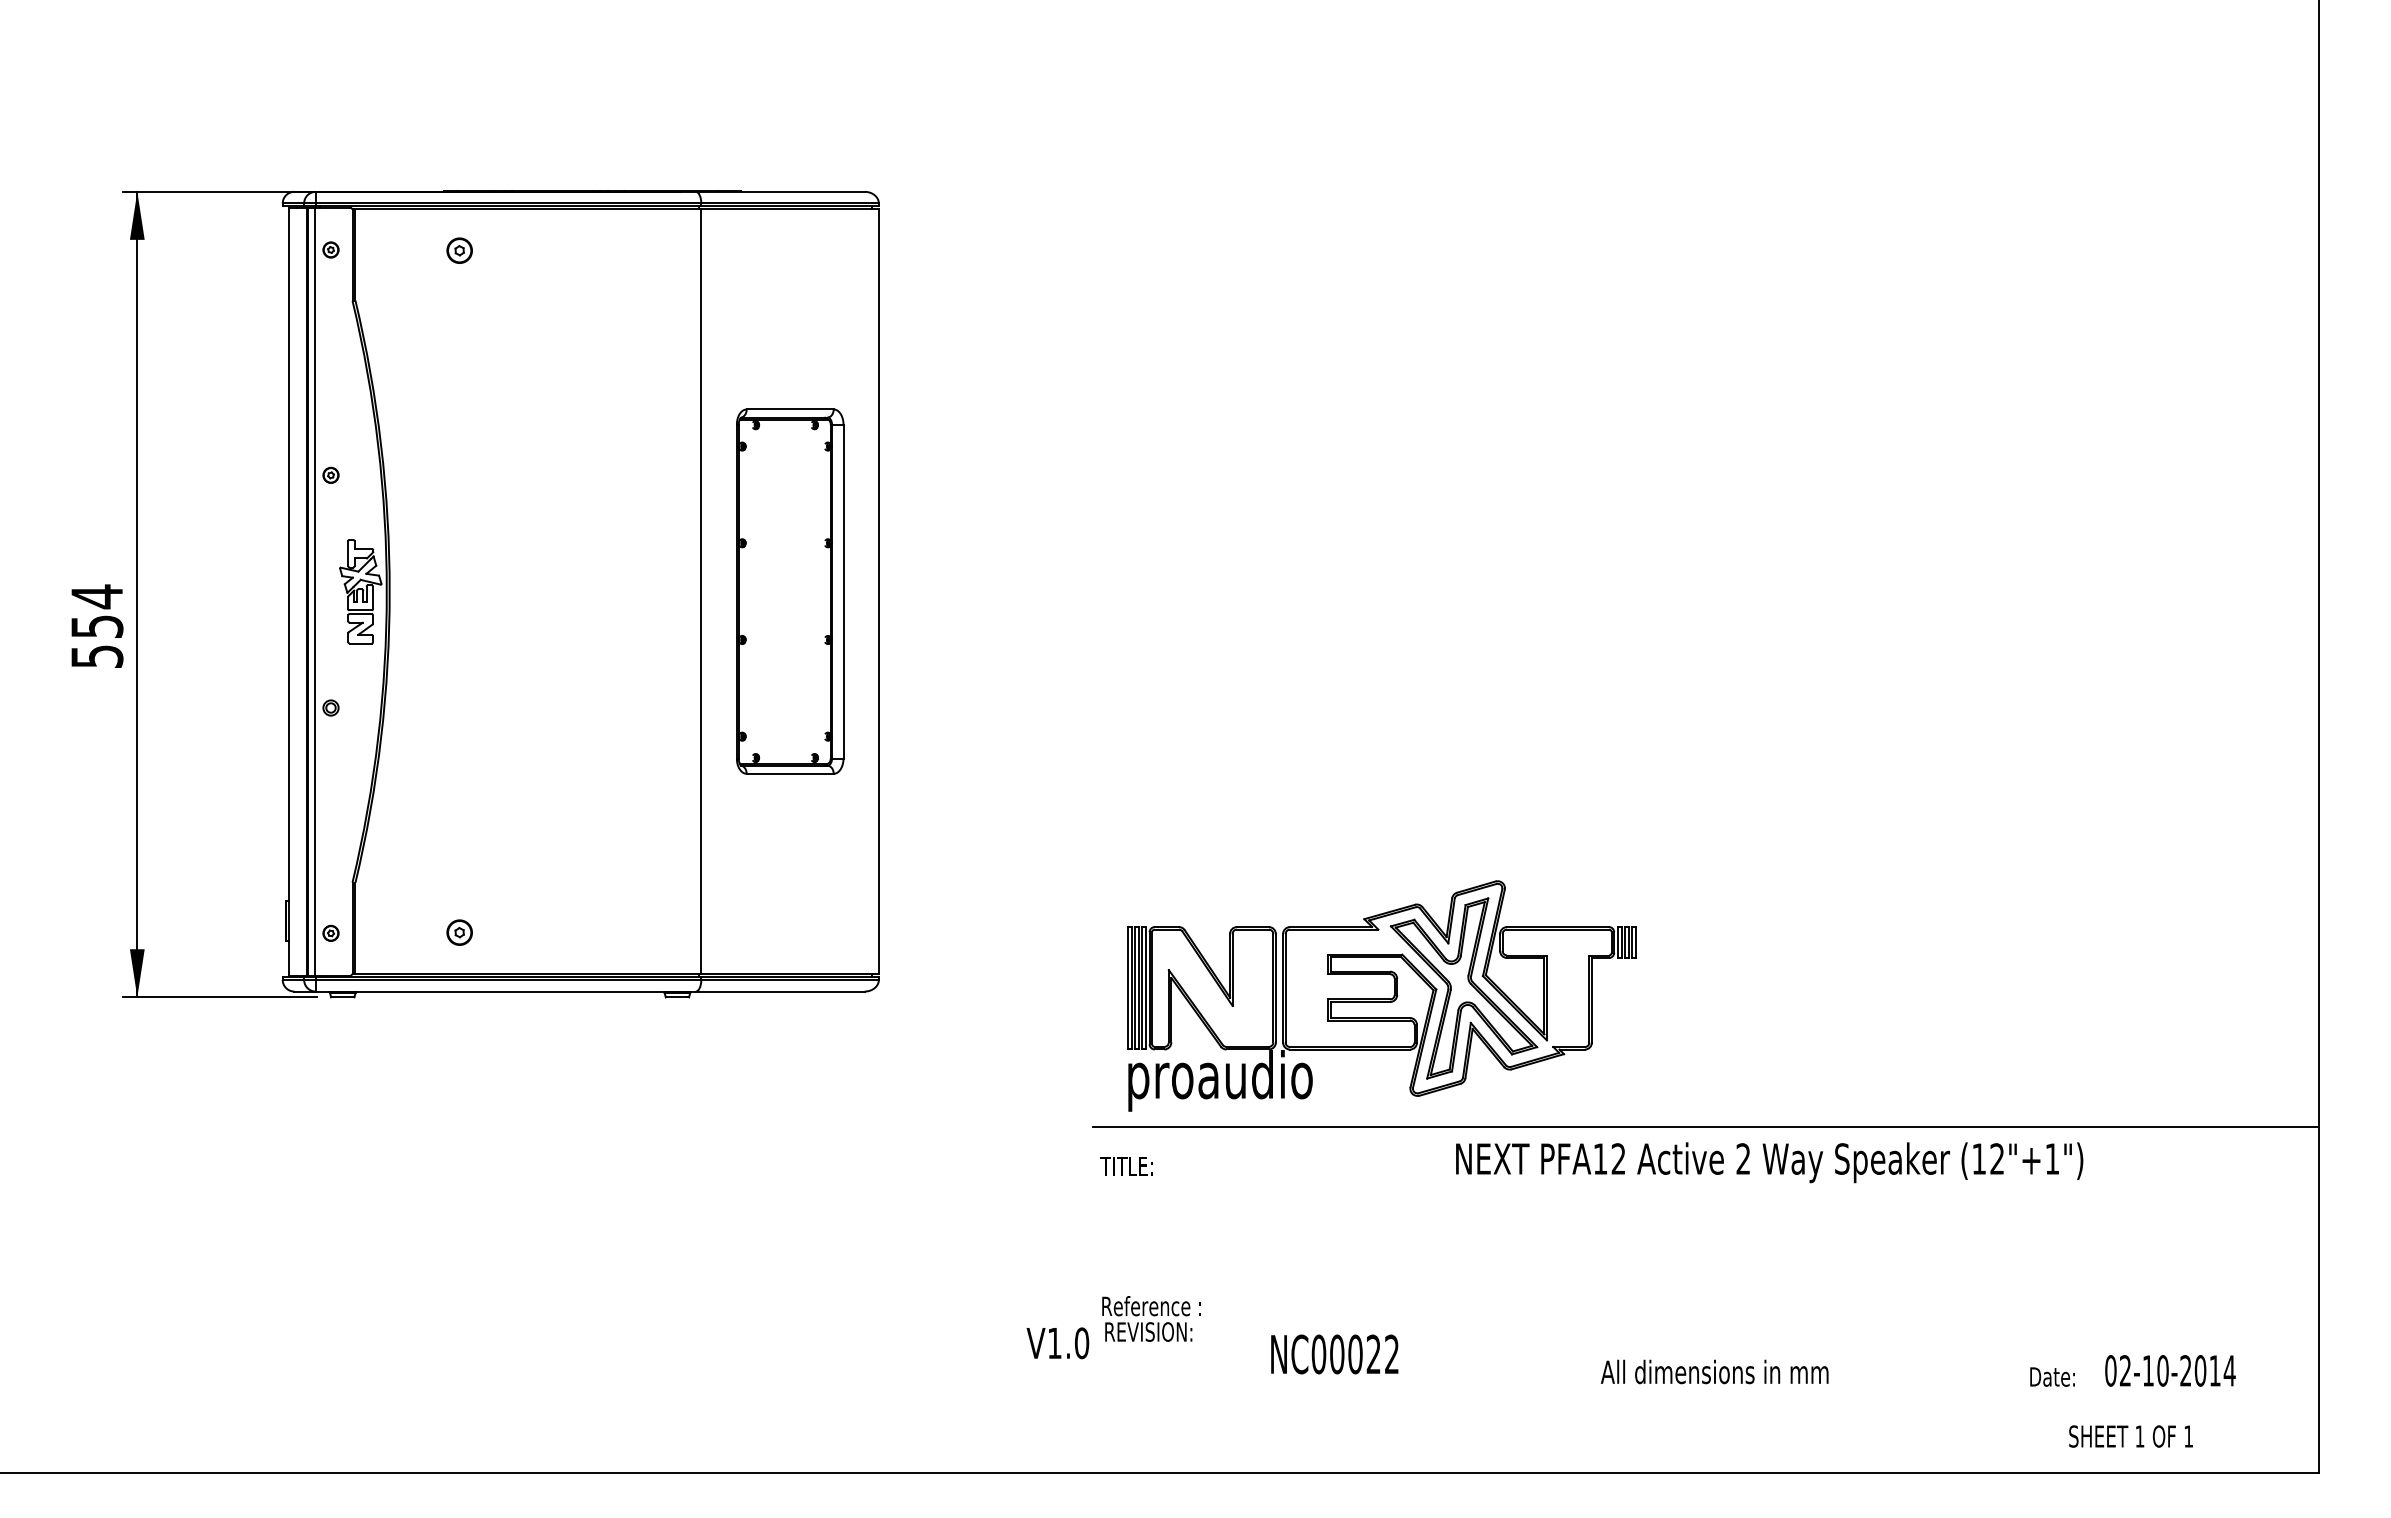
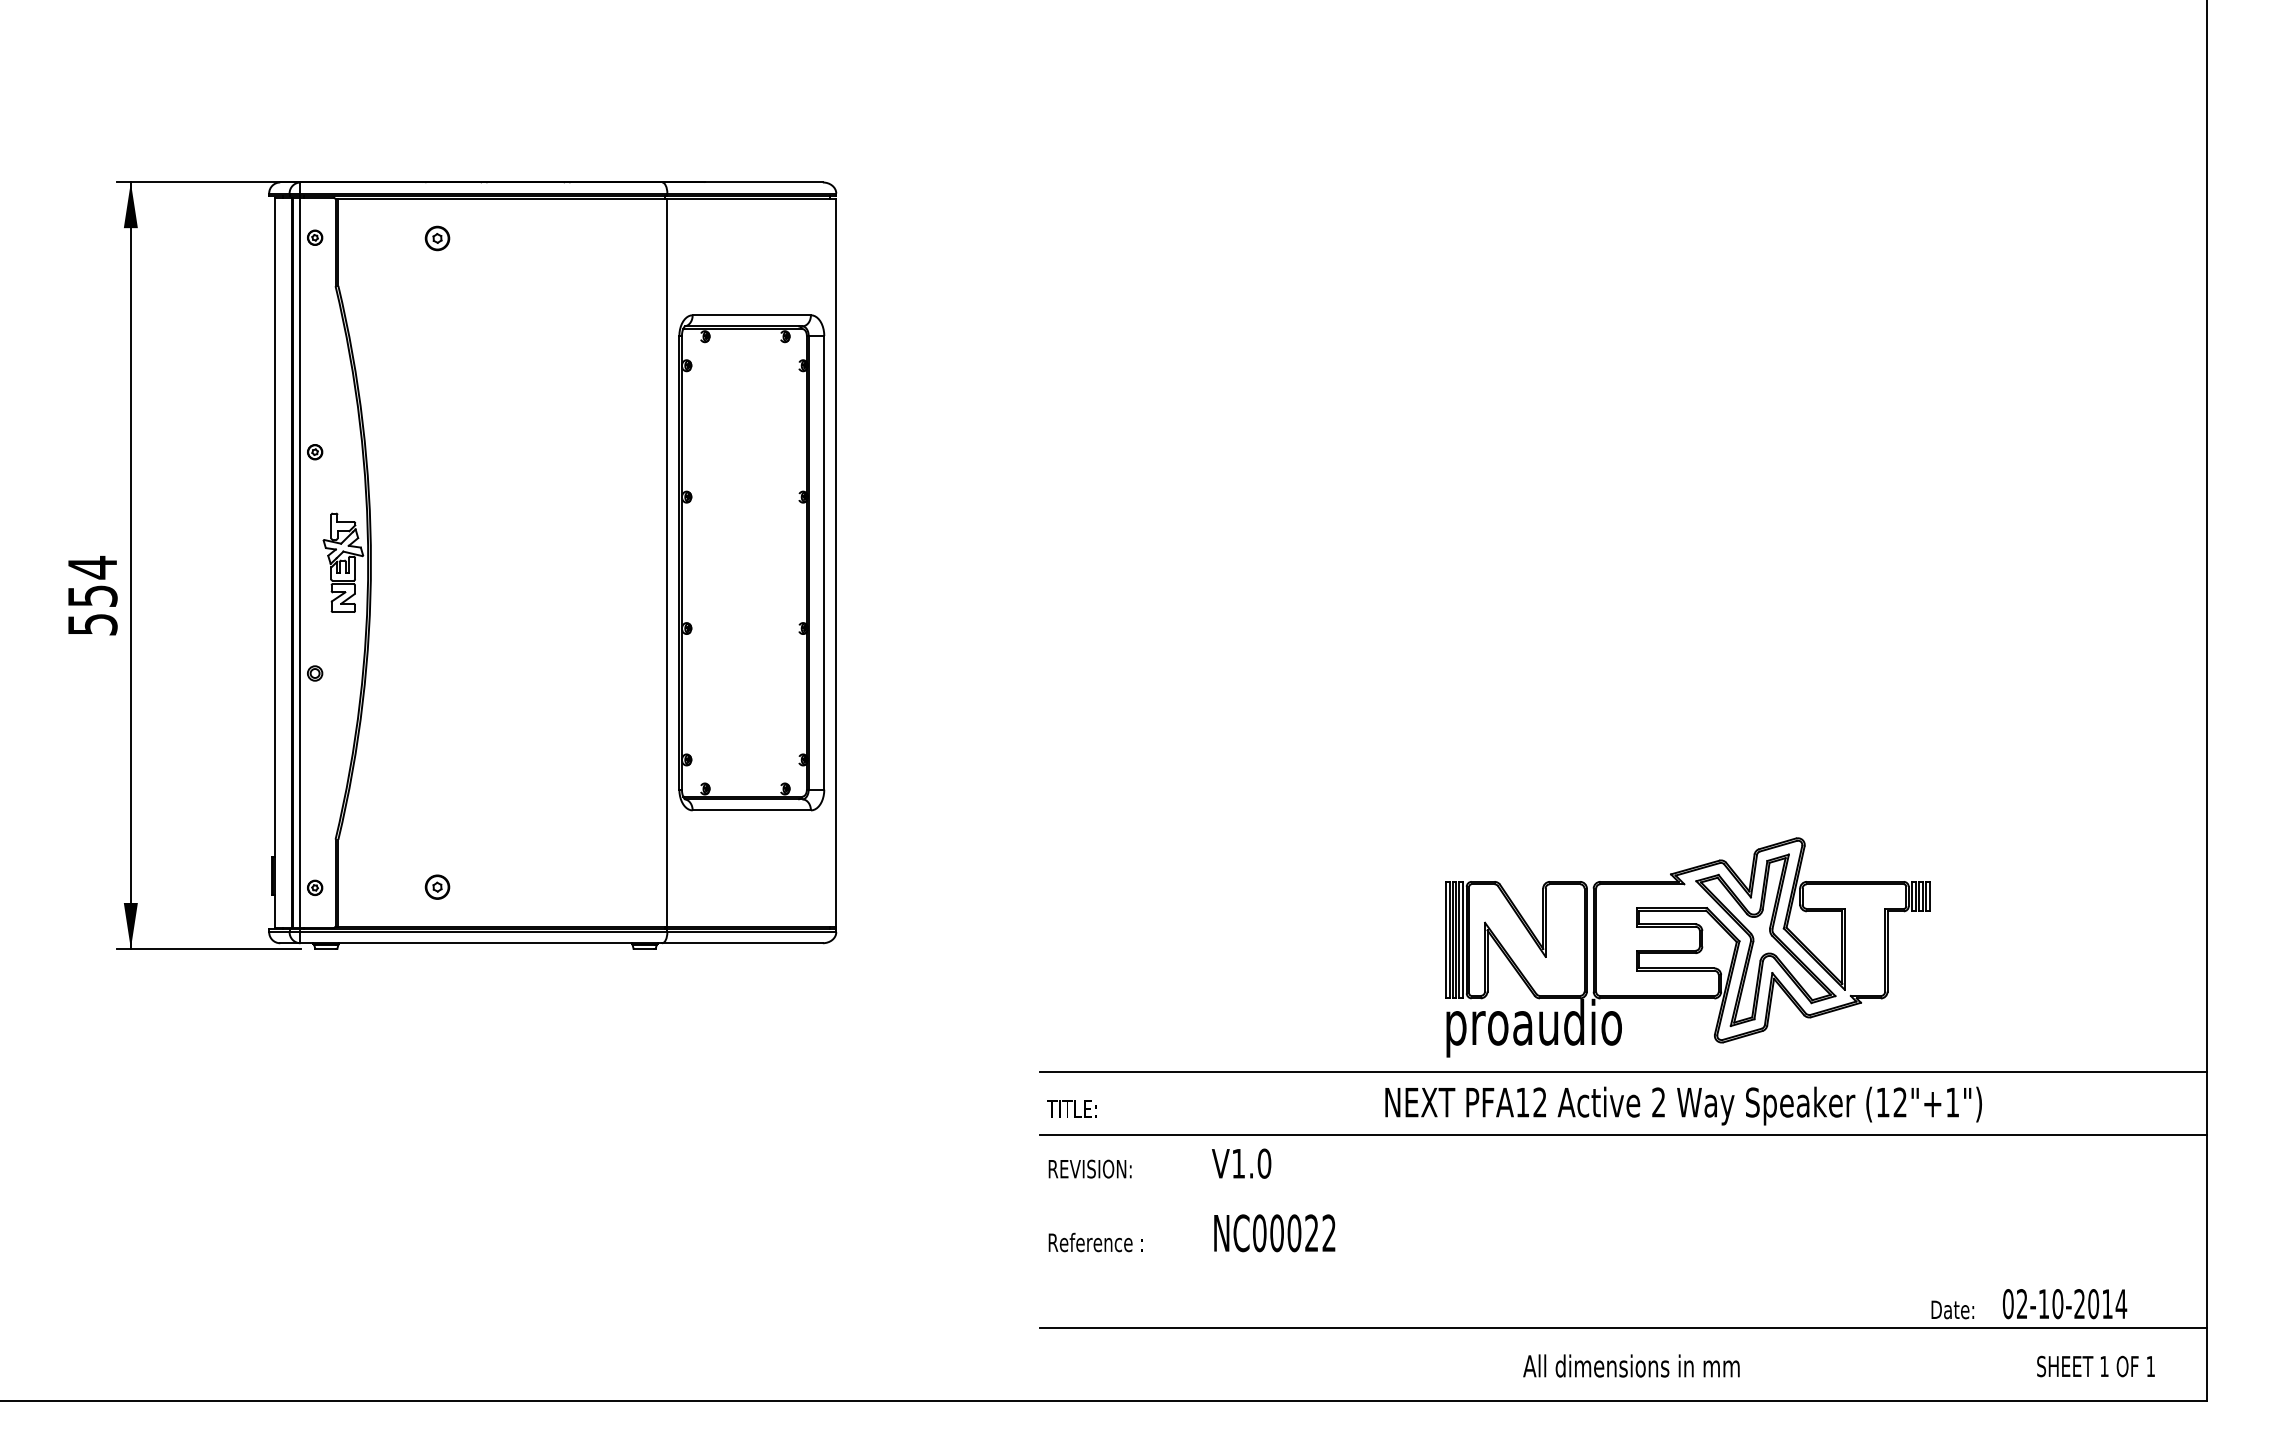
part: (790, 591) -> (752, 562), size x1.43
part: (1381, 995) -> (1687, 946), moved
line: (1706, 1193) -> (1623, 1135), added
text: (1148, 1331) -> (1089, 1168), moved
text: (1057, 1343) -> (1241, 1163), moved
text: (1334, 1354) -> (1274, 1233), moved
text: (1714, 1371) -> (1631, 1365), moved
line: (1706, 1396) -> (1623, 1328), added
text: (2130, 1436) -> (2095, 1366), moved

